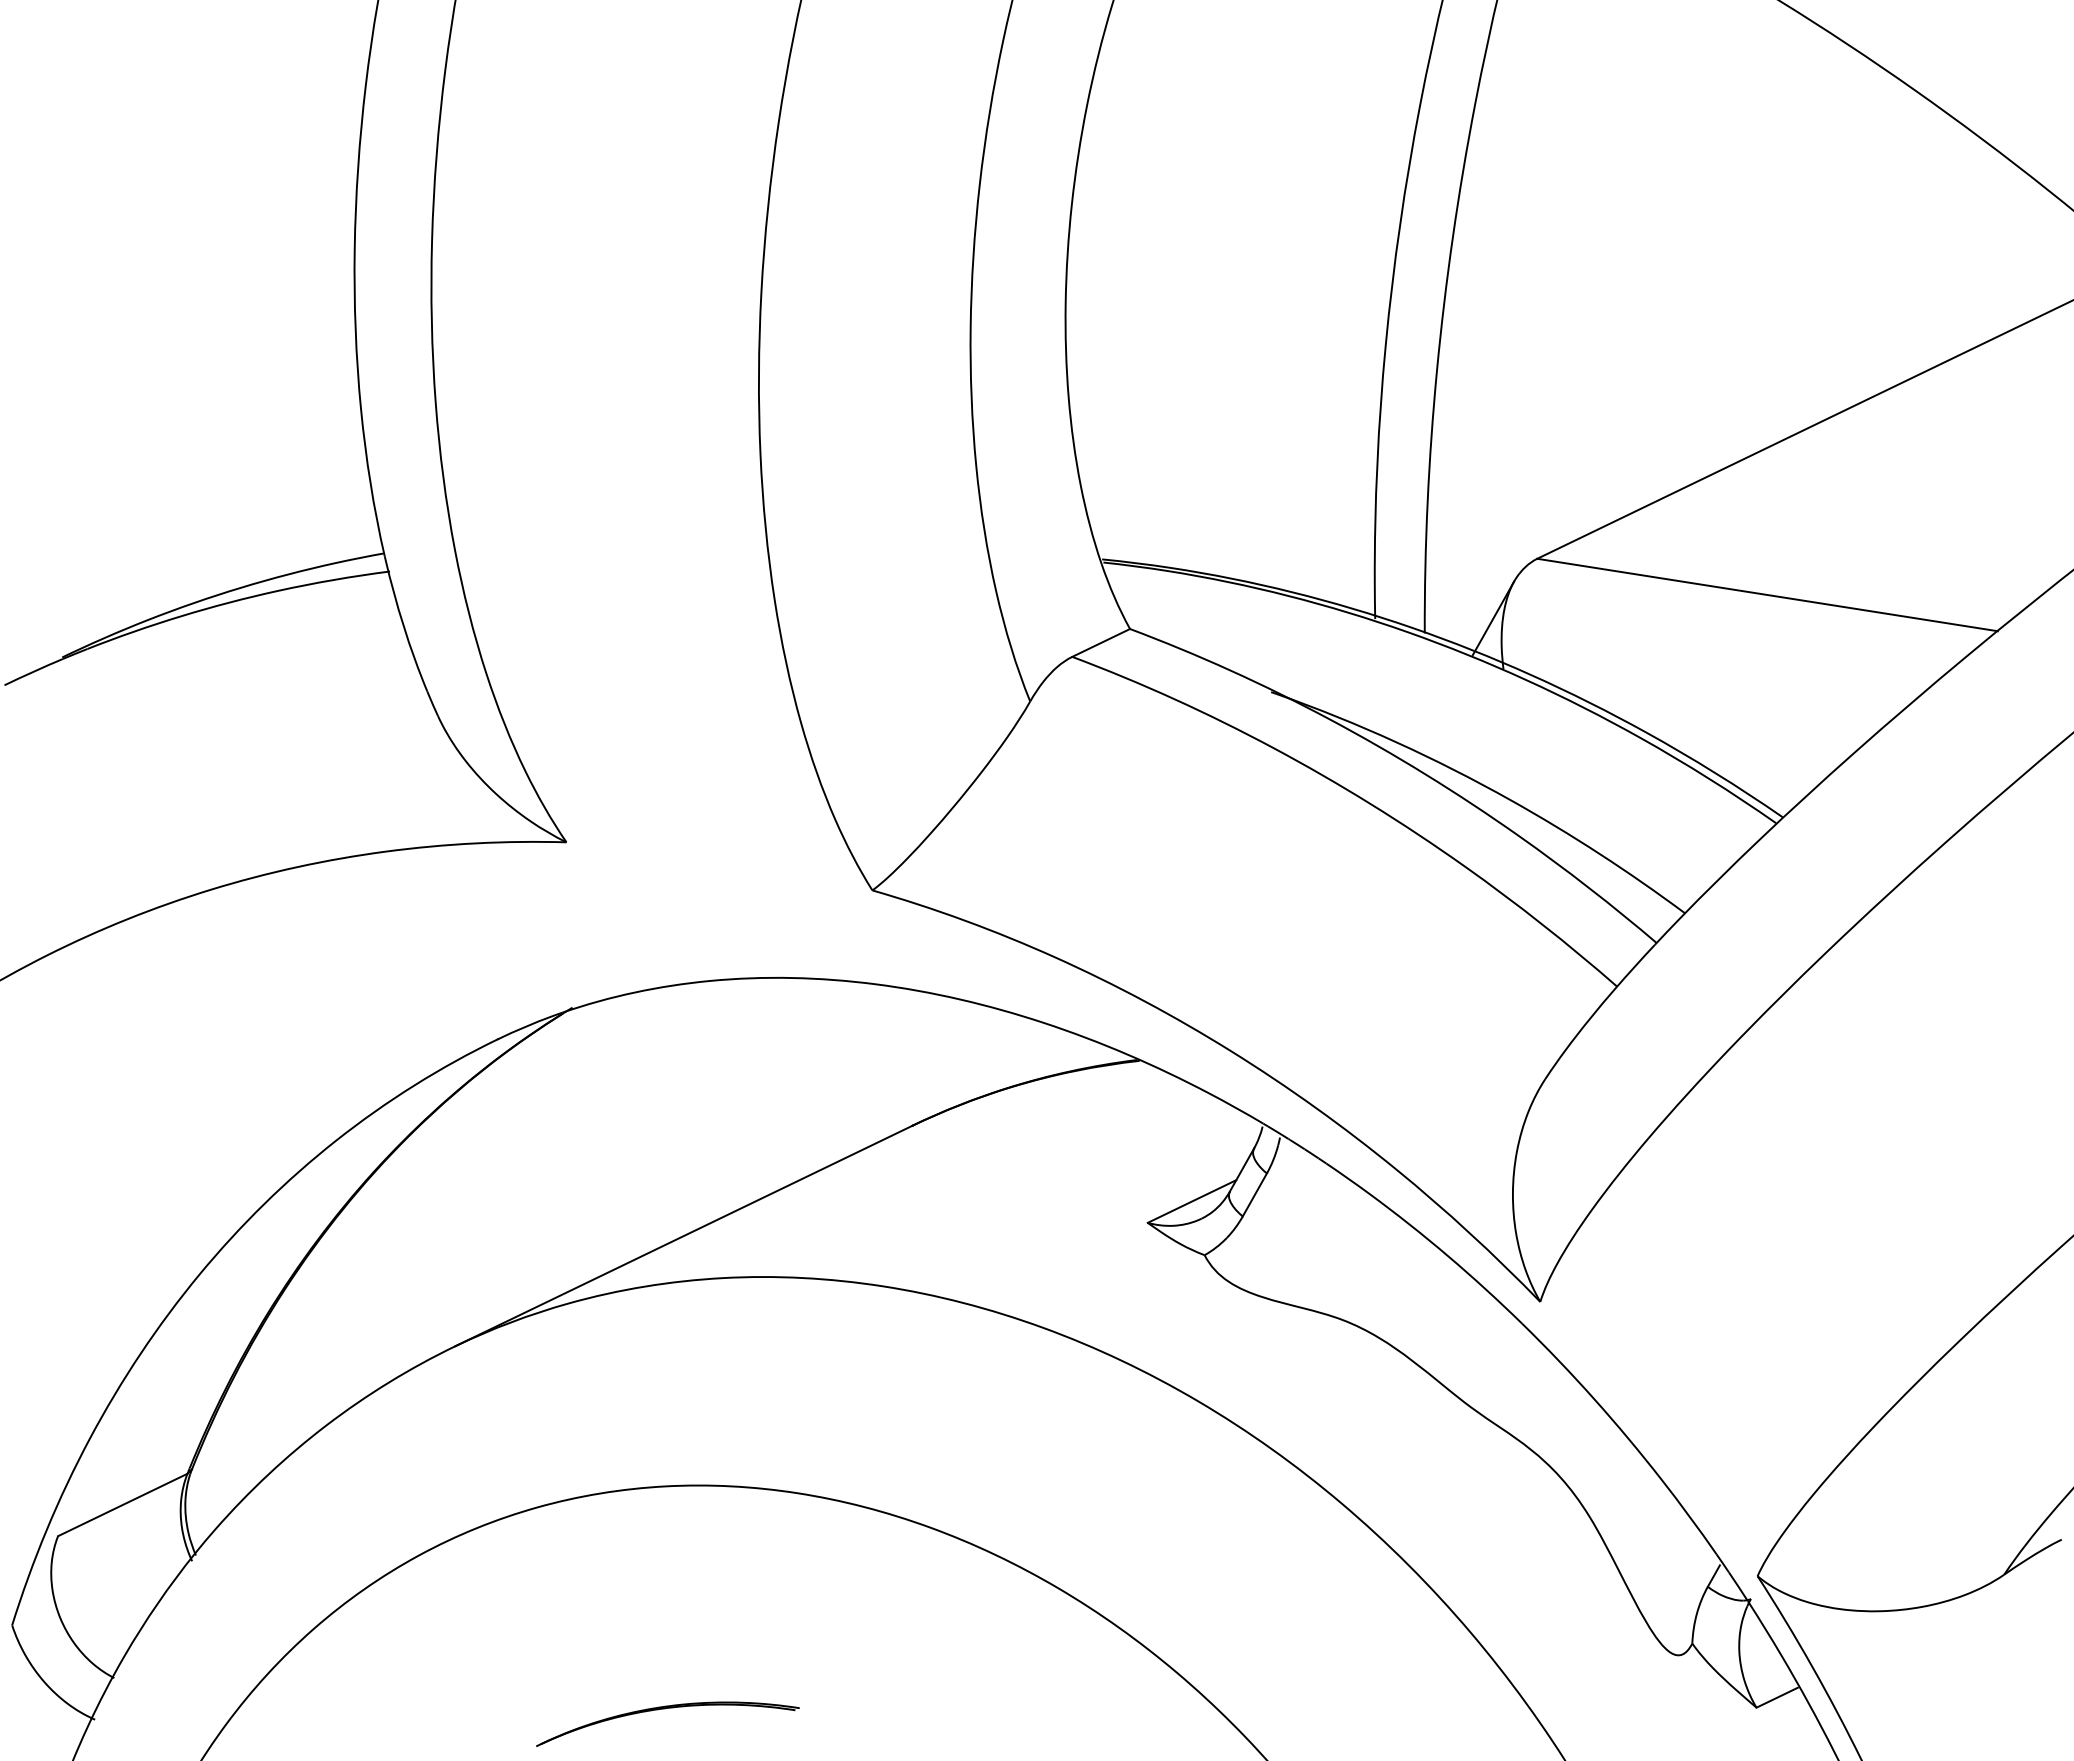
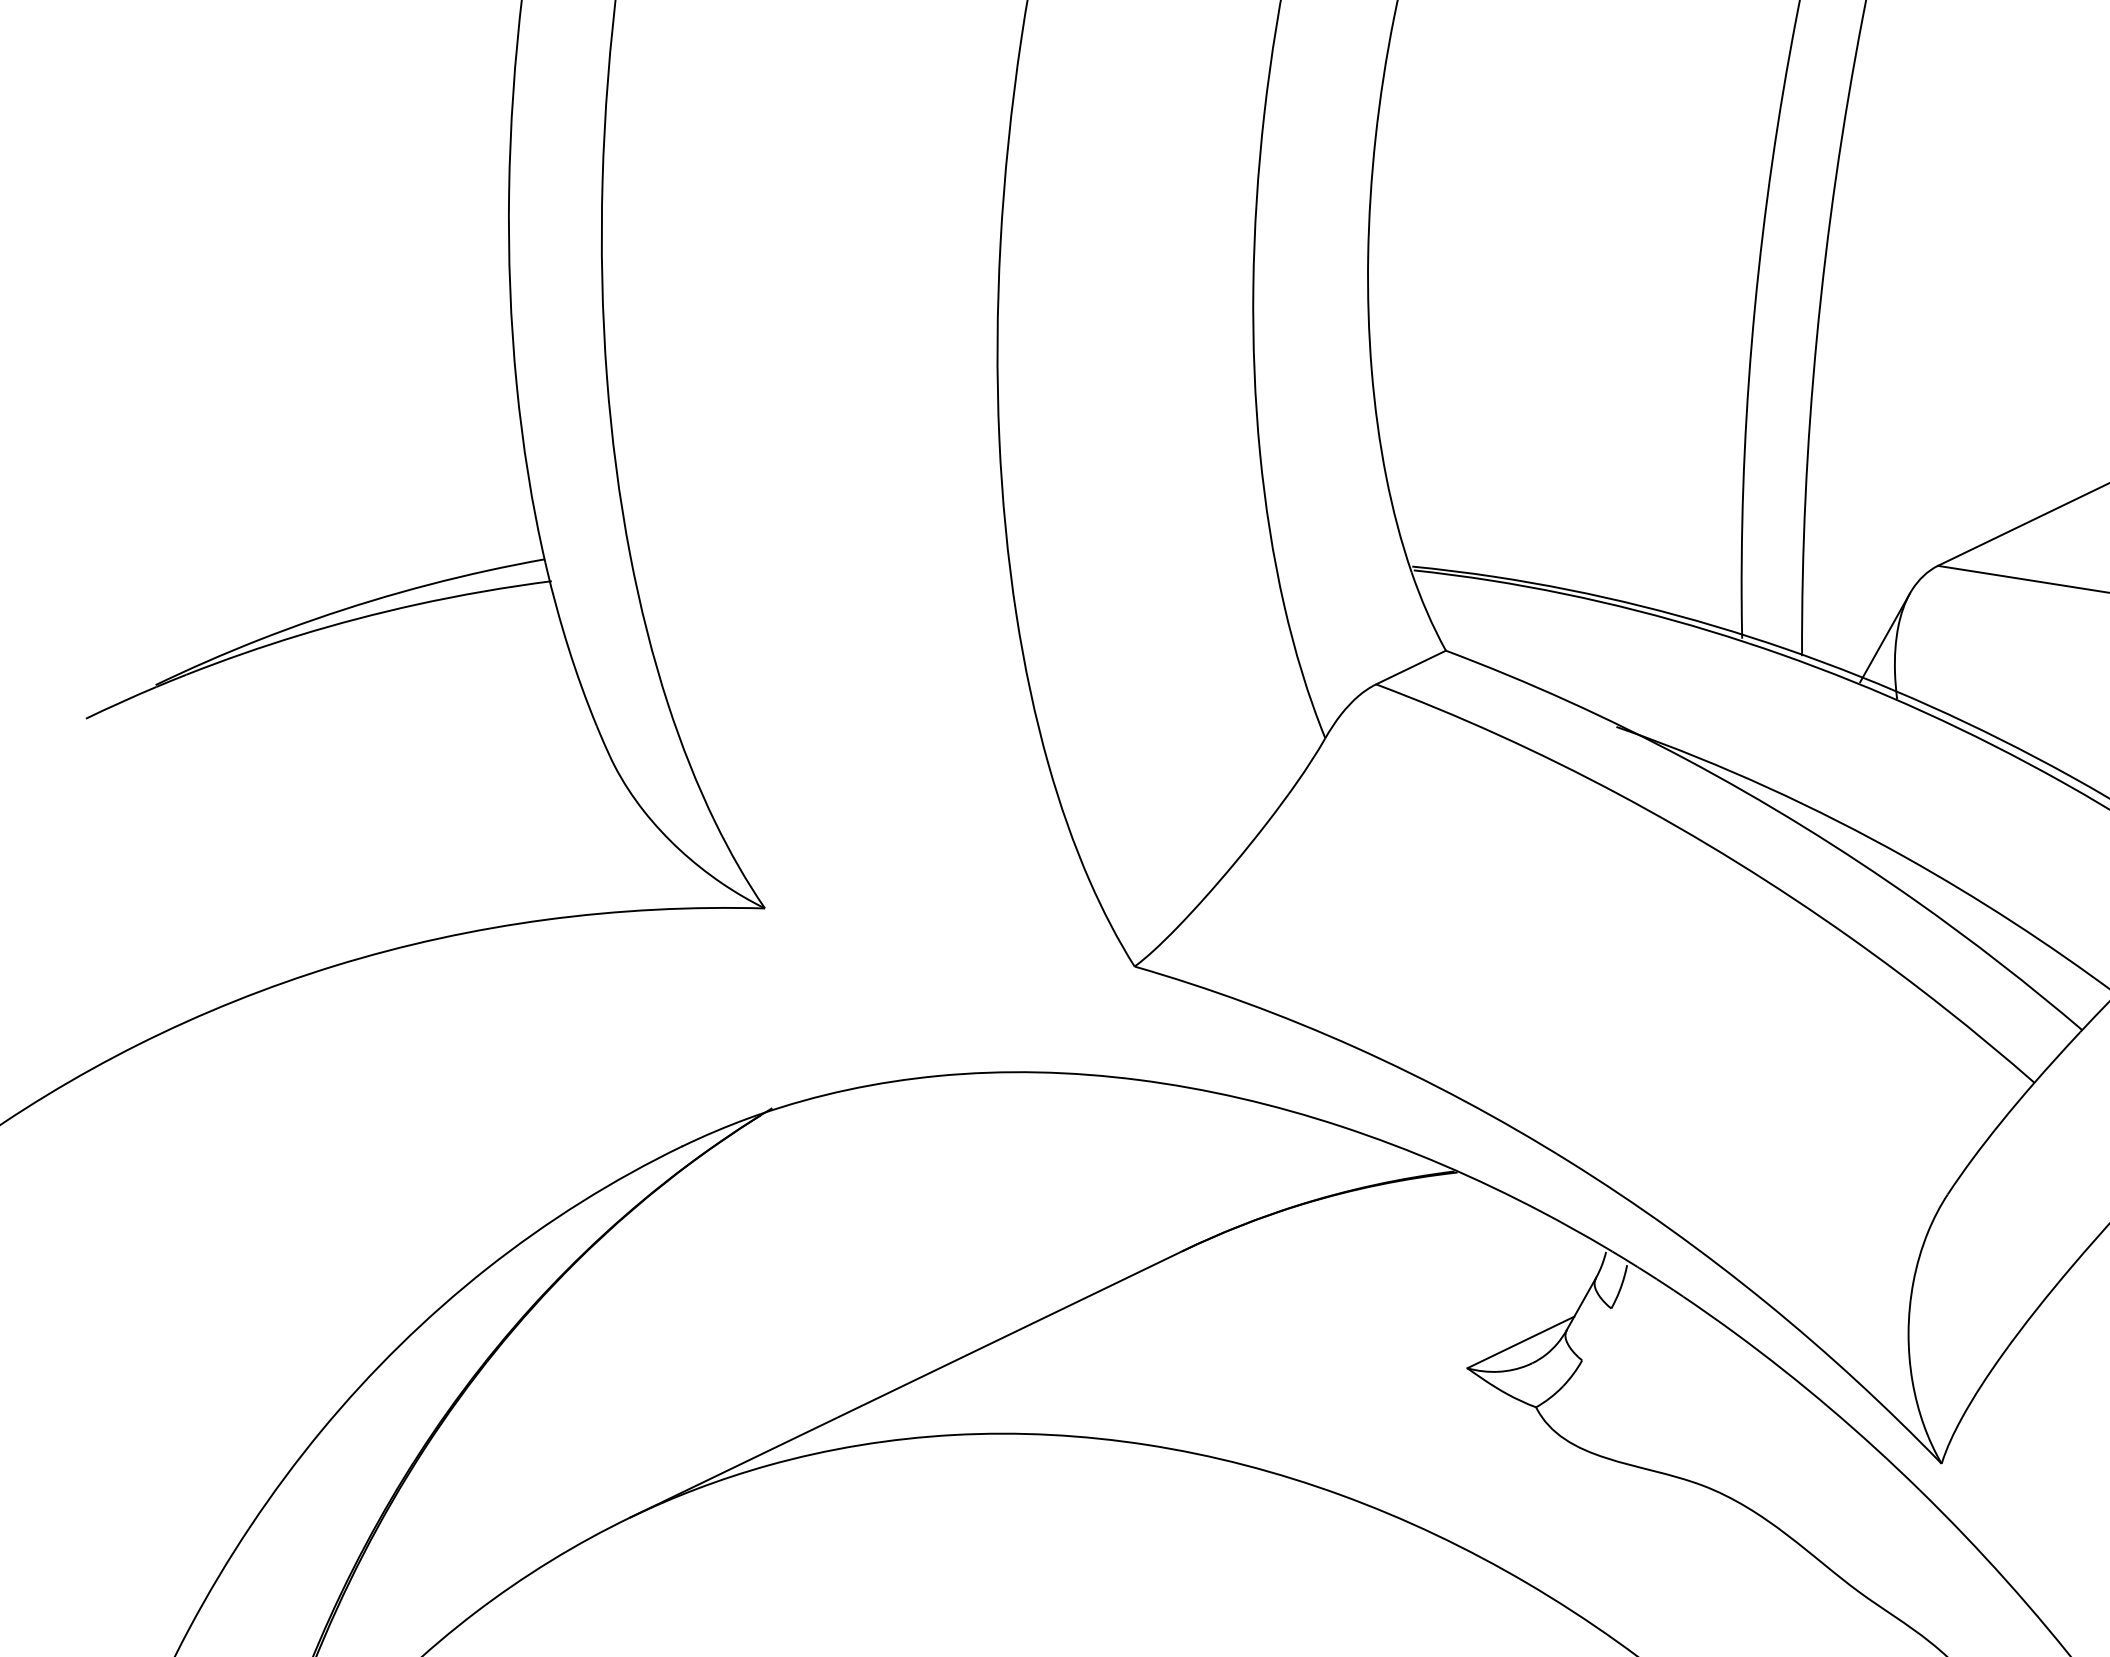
line: (1254, 1194) -> (1596, 1333), removed

